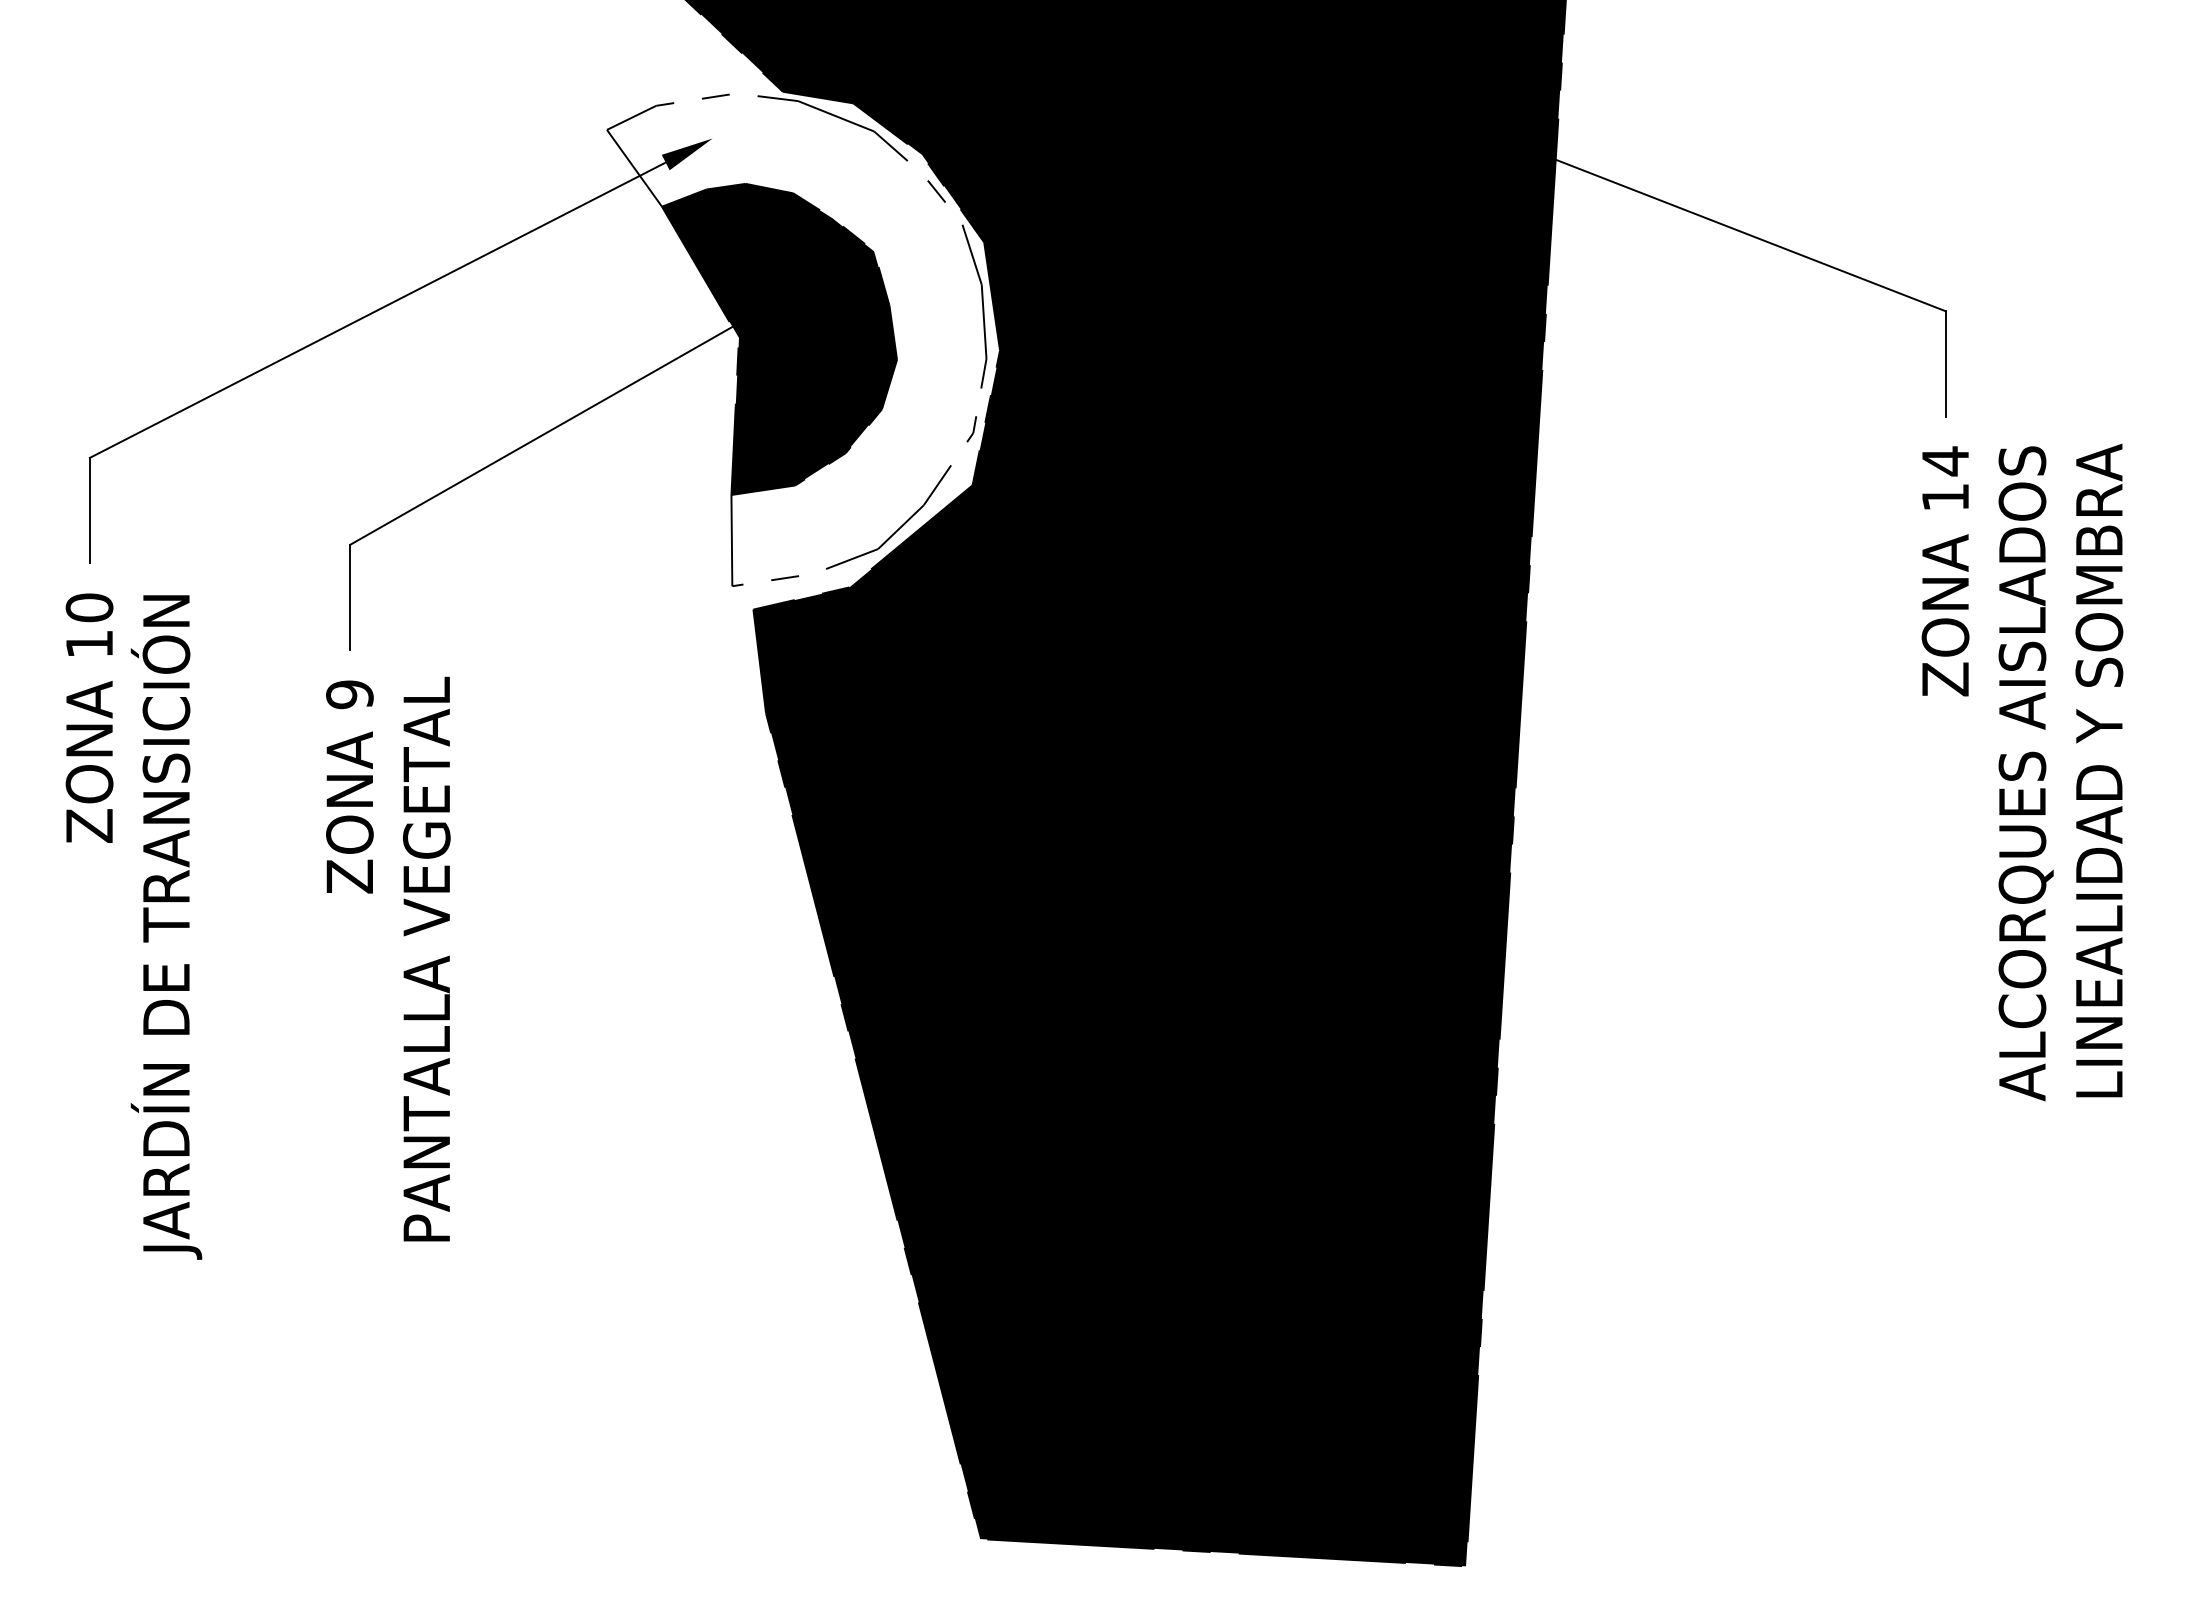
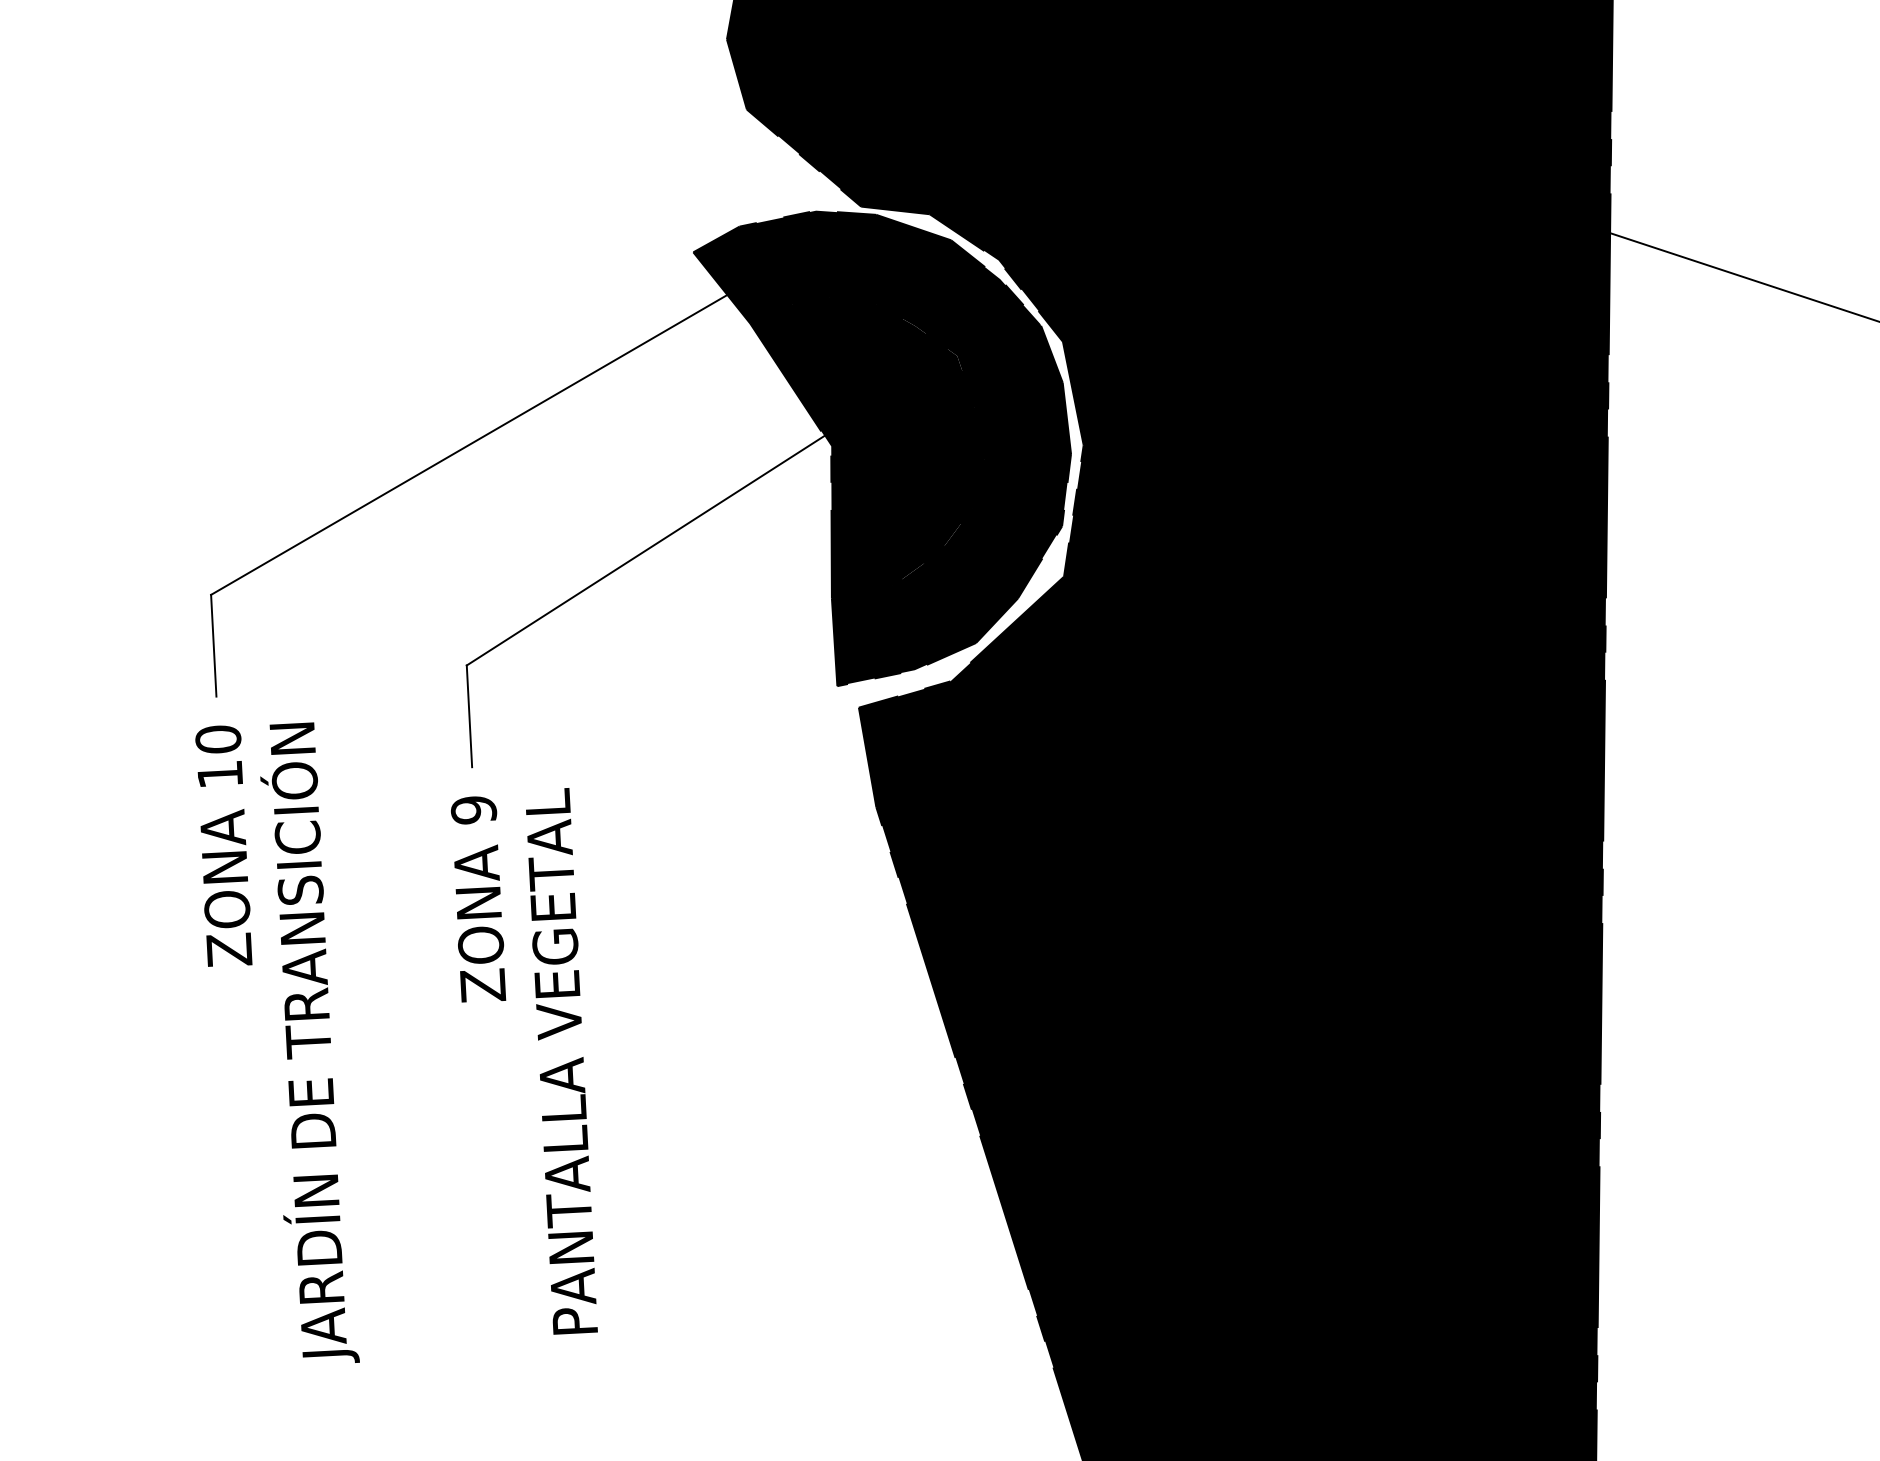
fill: (796, 339) -> (886, 444), added

